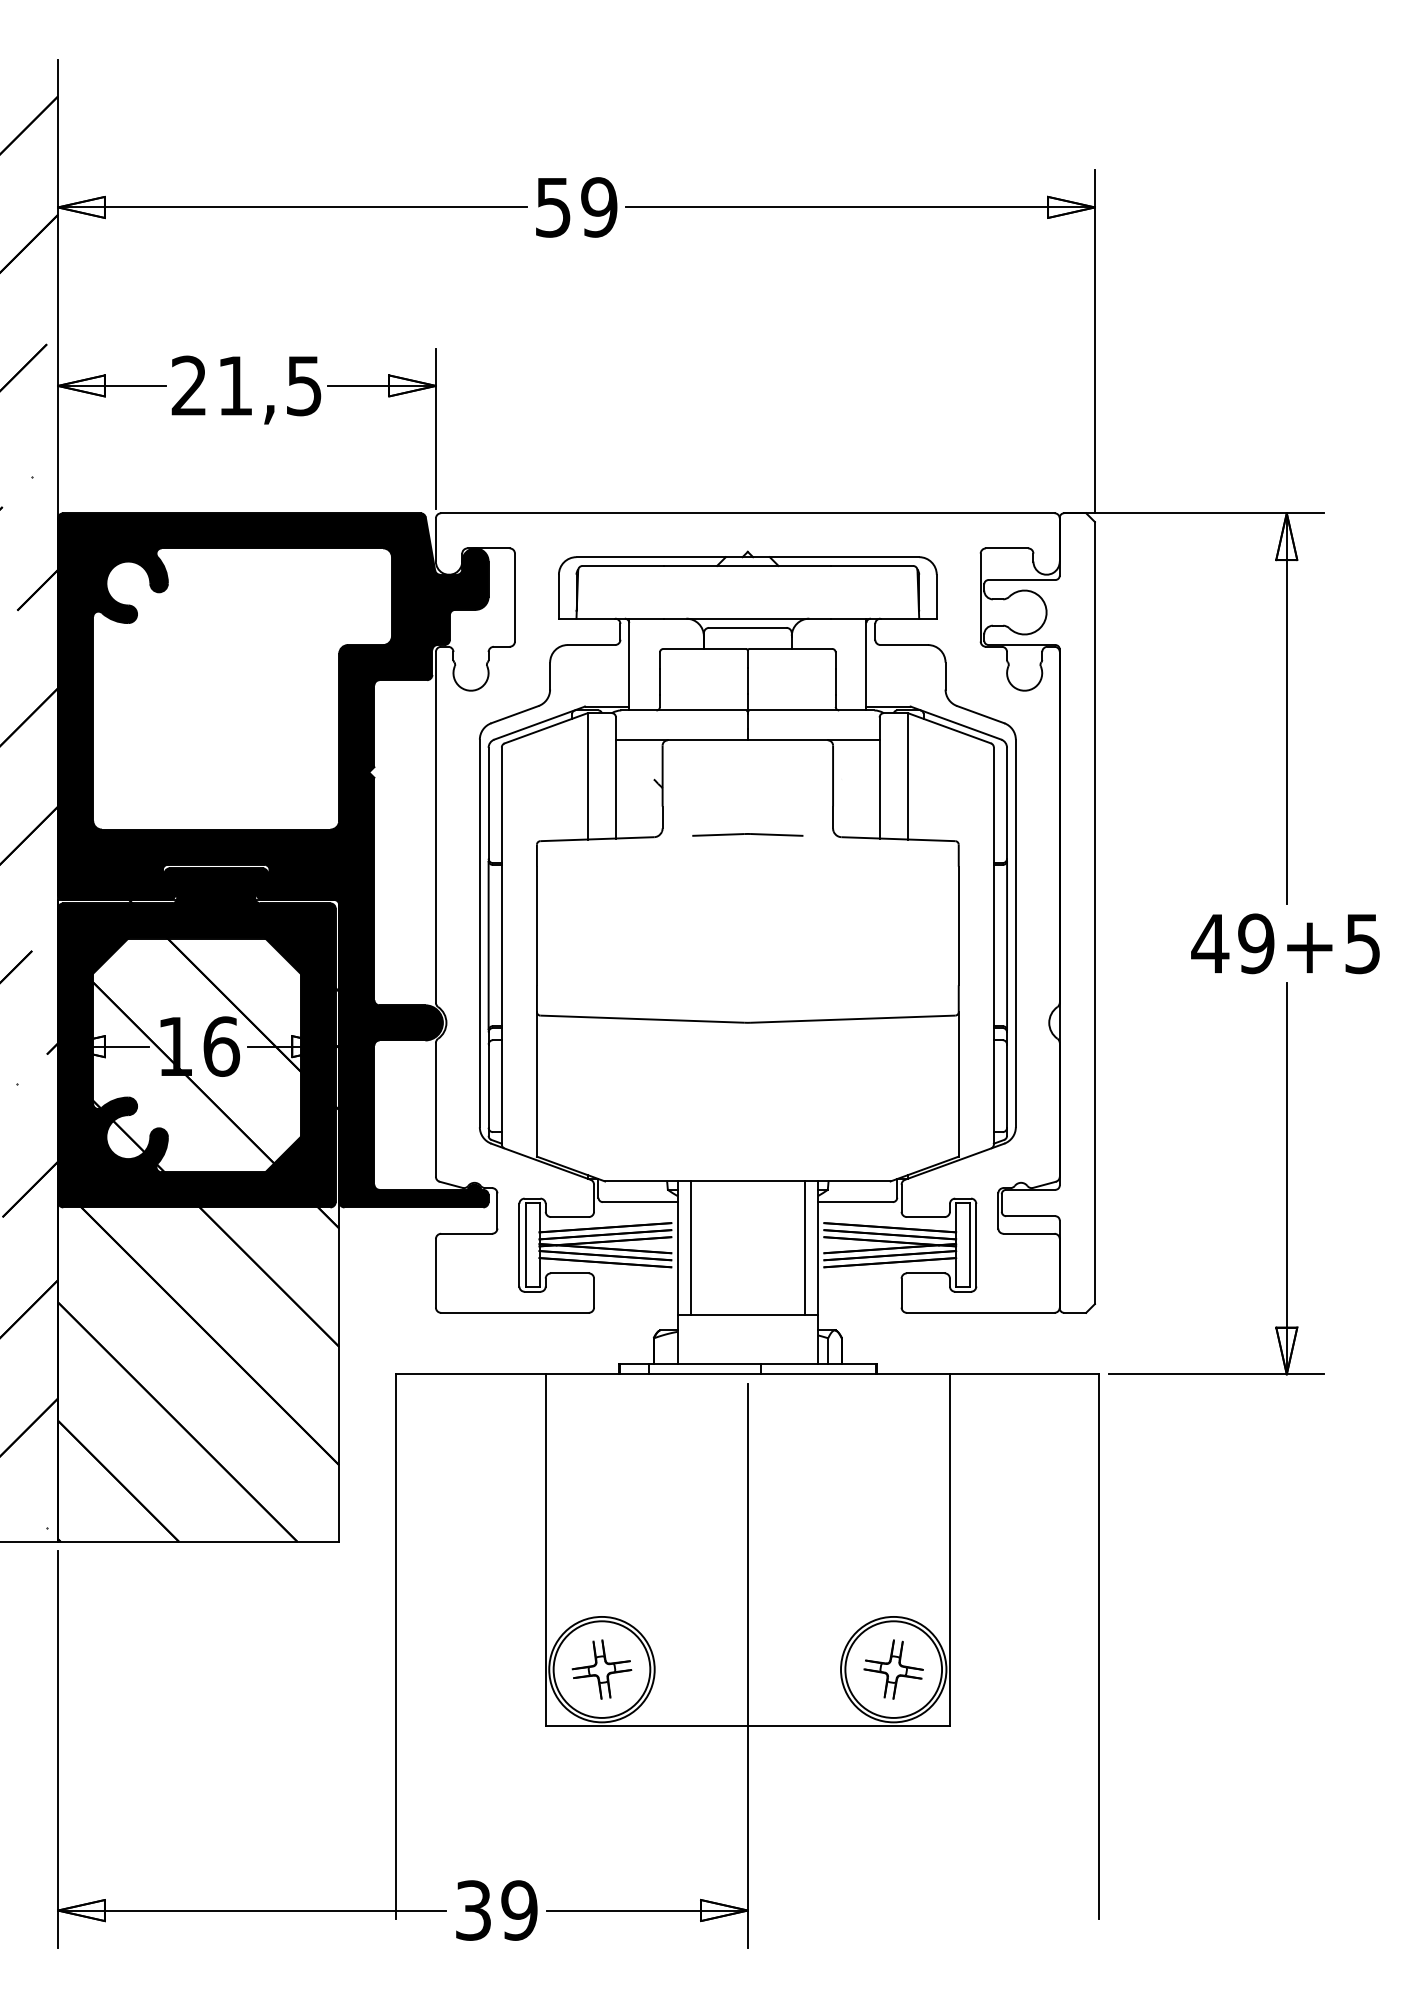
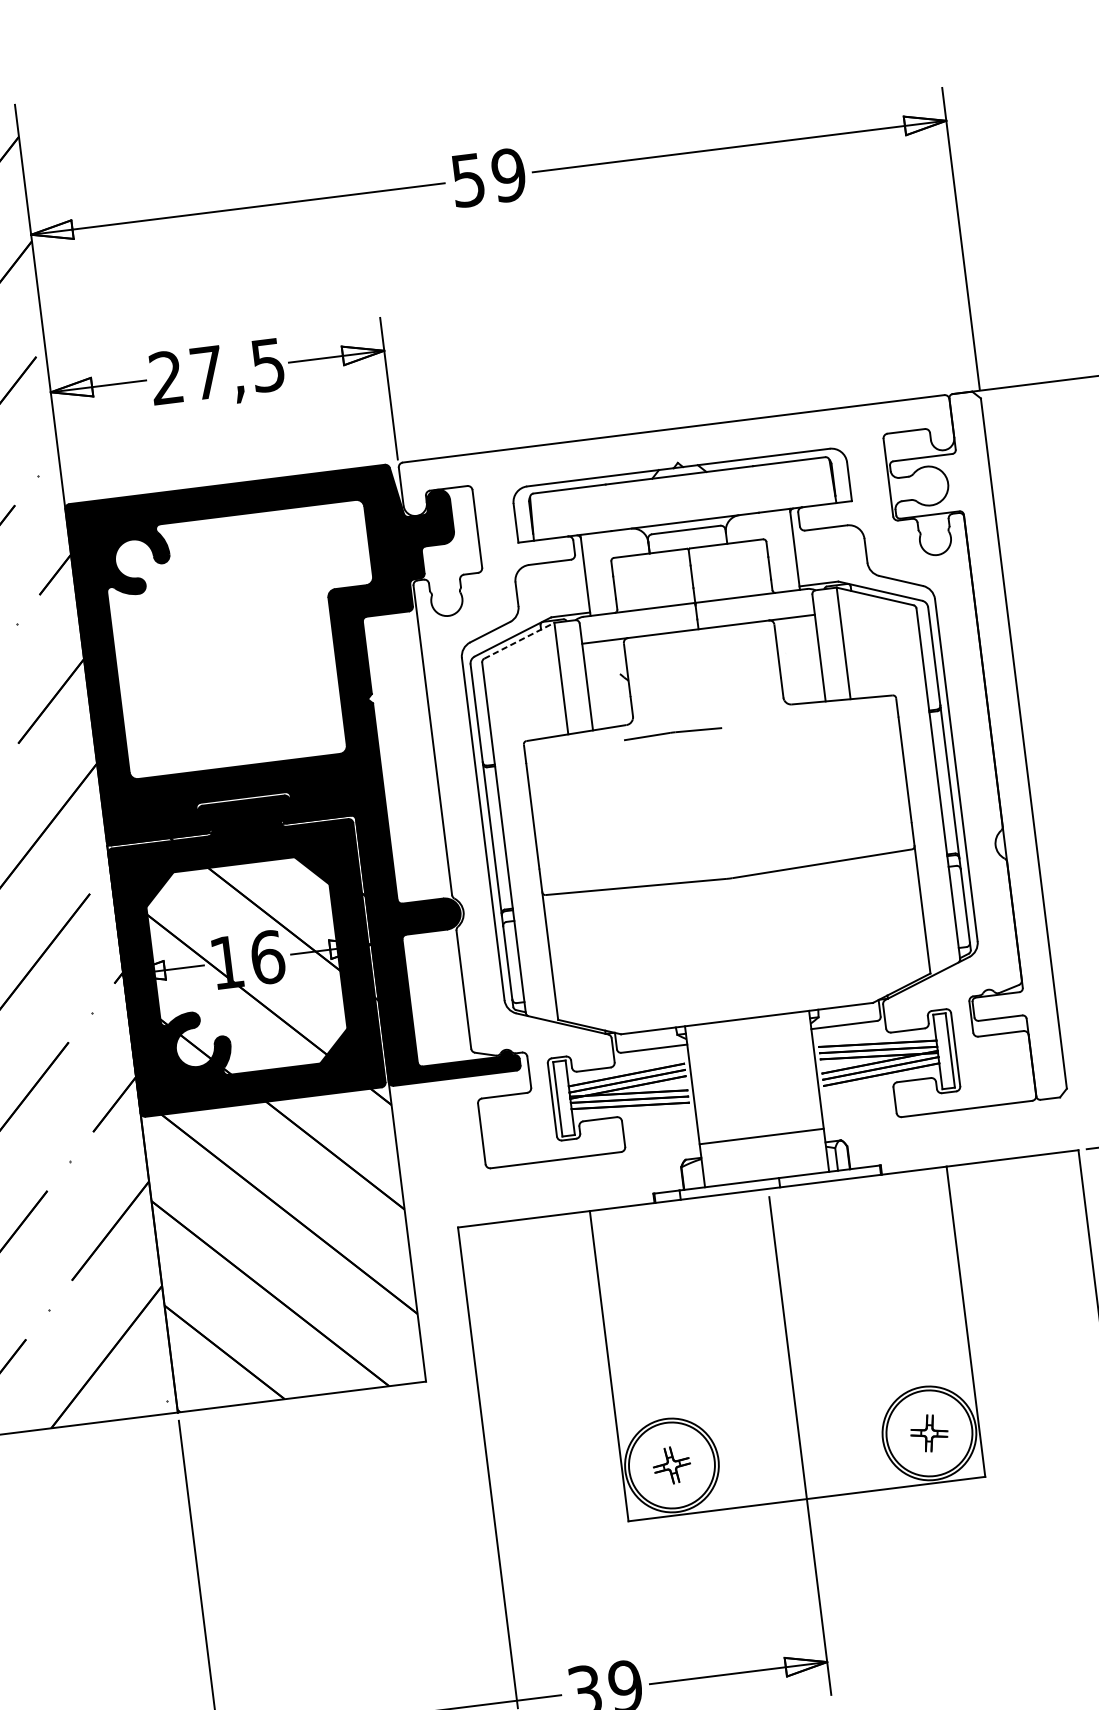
text: (235, 385) -> (207, 372), 21,5 -> 27,5
line: (546, 728) -> (519, 640), solid -> dashed
line: (747, 834) -> (672, 733), moved
line: (690, 1248) -> (703, 1084), removed
line: (805, 1248) -> (805, 1071), removed
part: (601, 1669) -> (671, 1465), size x0.7
part: (893, 1669) -> (929, 1433), size x0.7

